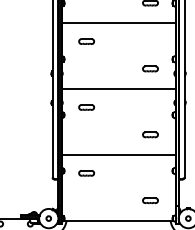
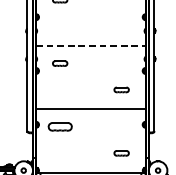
part: (150, 68) -> (121, 26), removed
line: (119, 89) -> (91, 46), solid -> dashed
part: (86, 173) -> (60, 127), size x1.6

